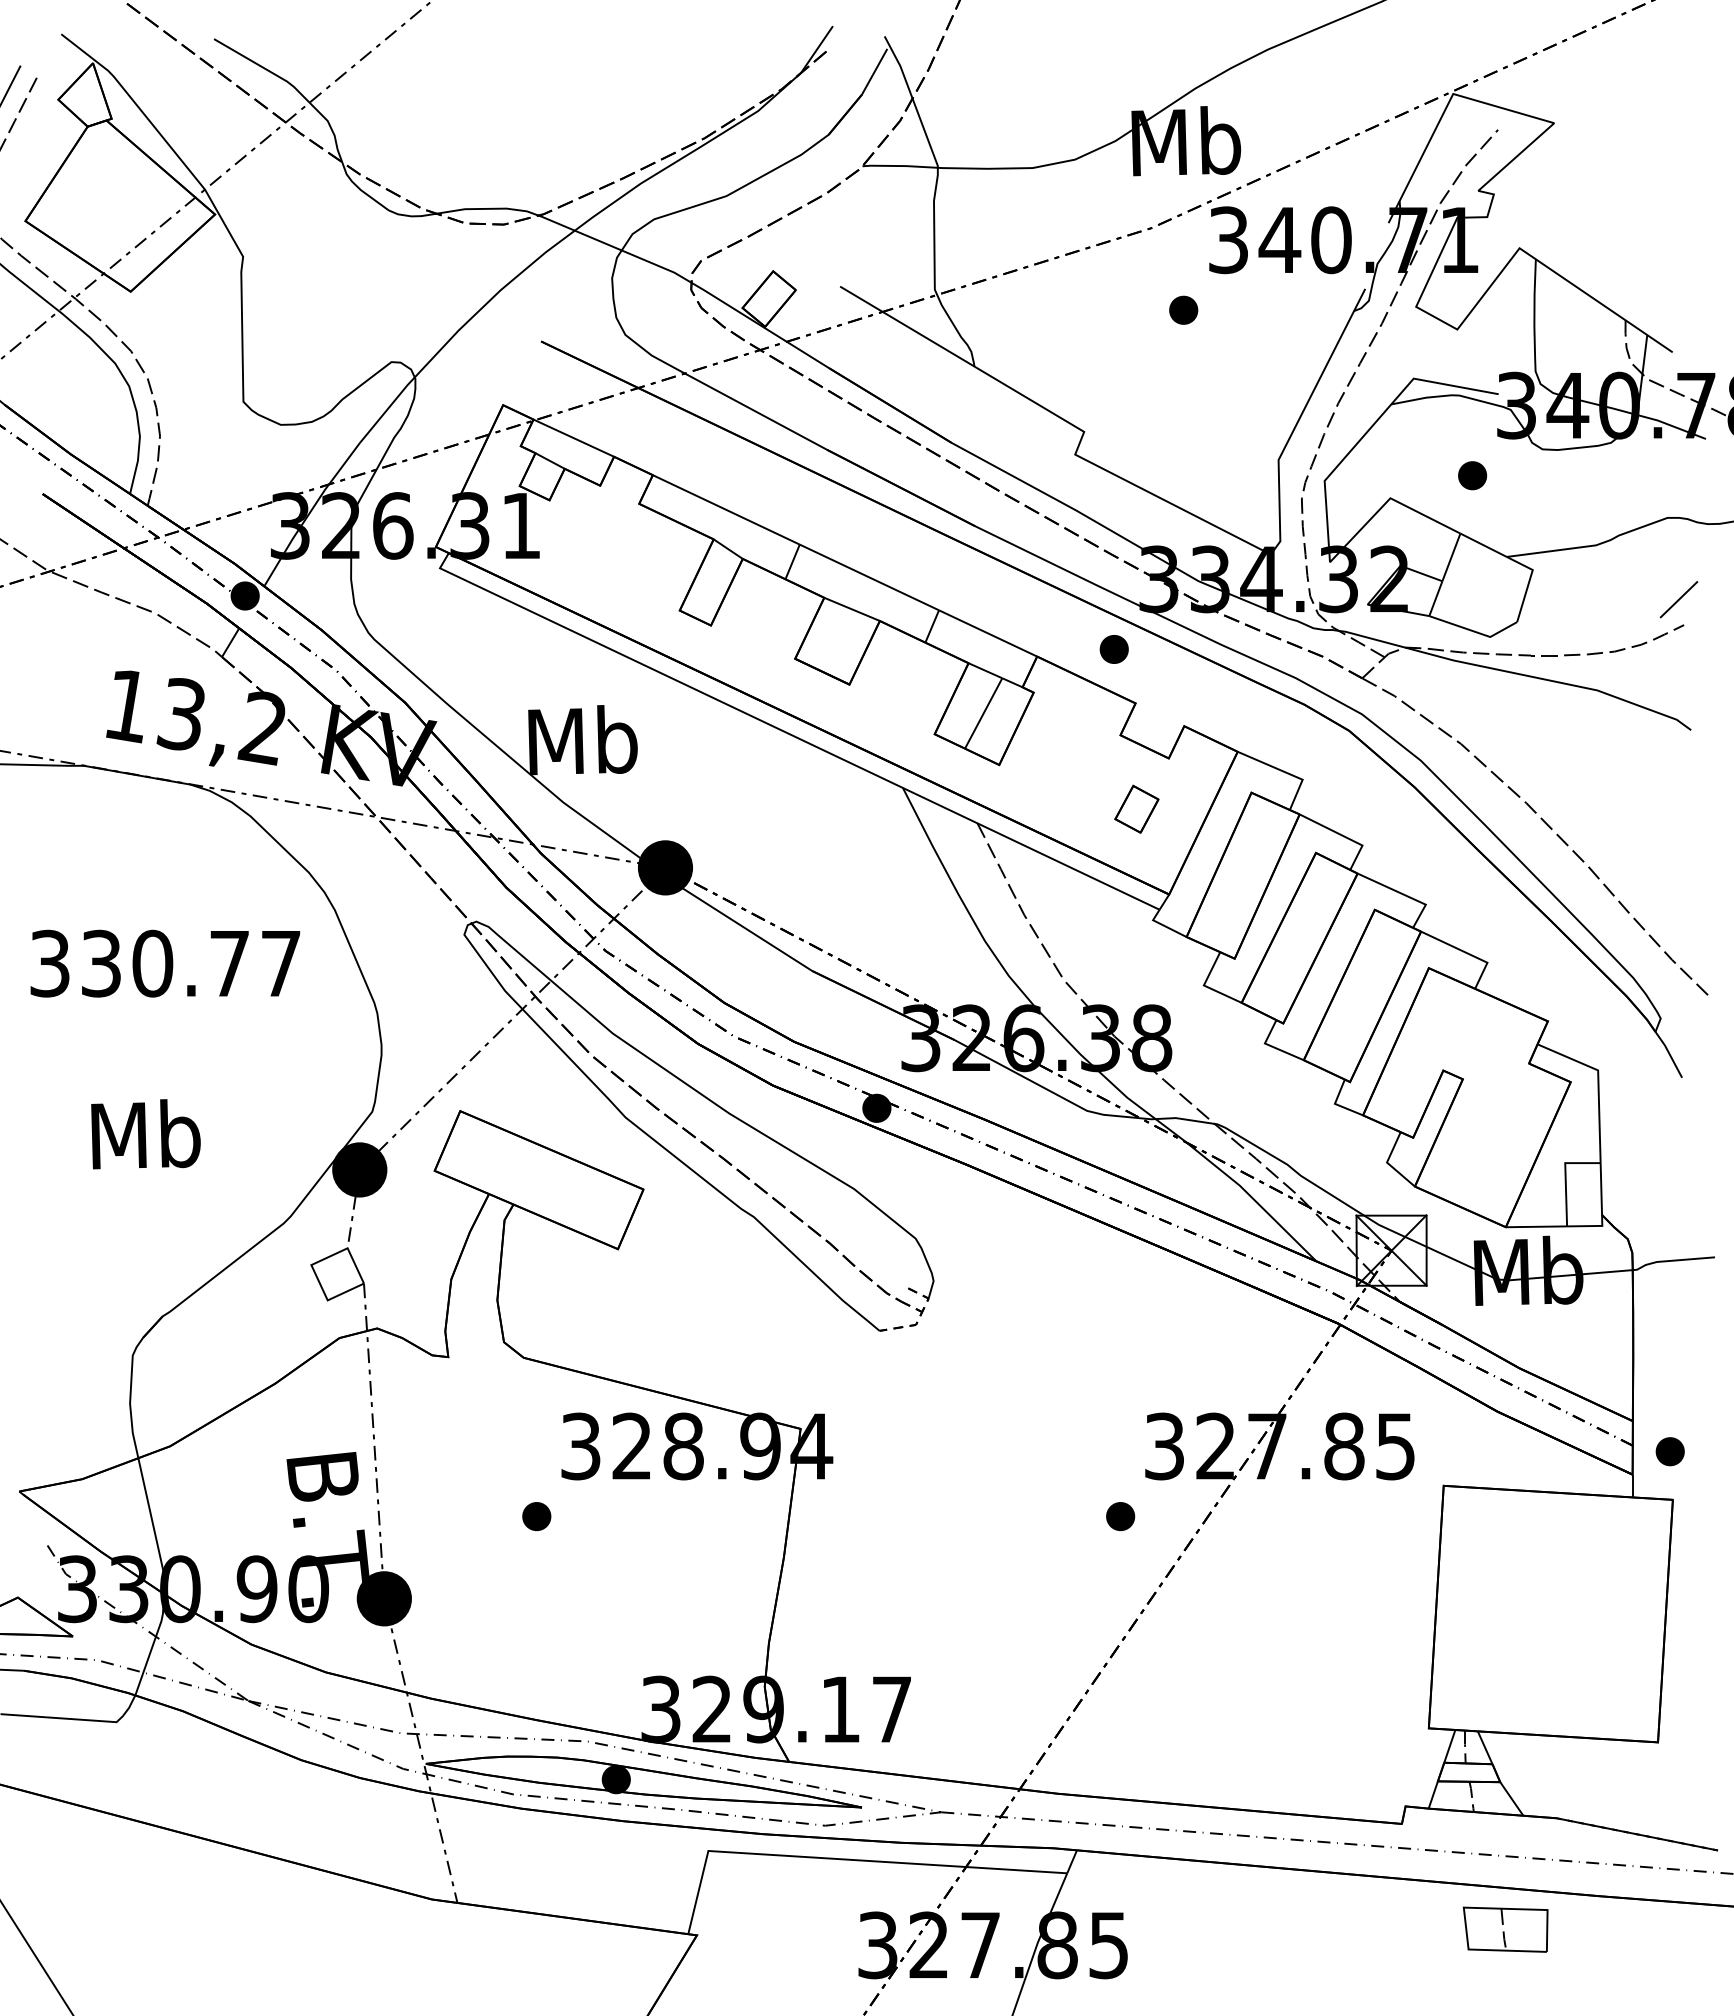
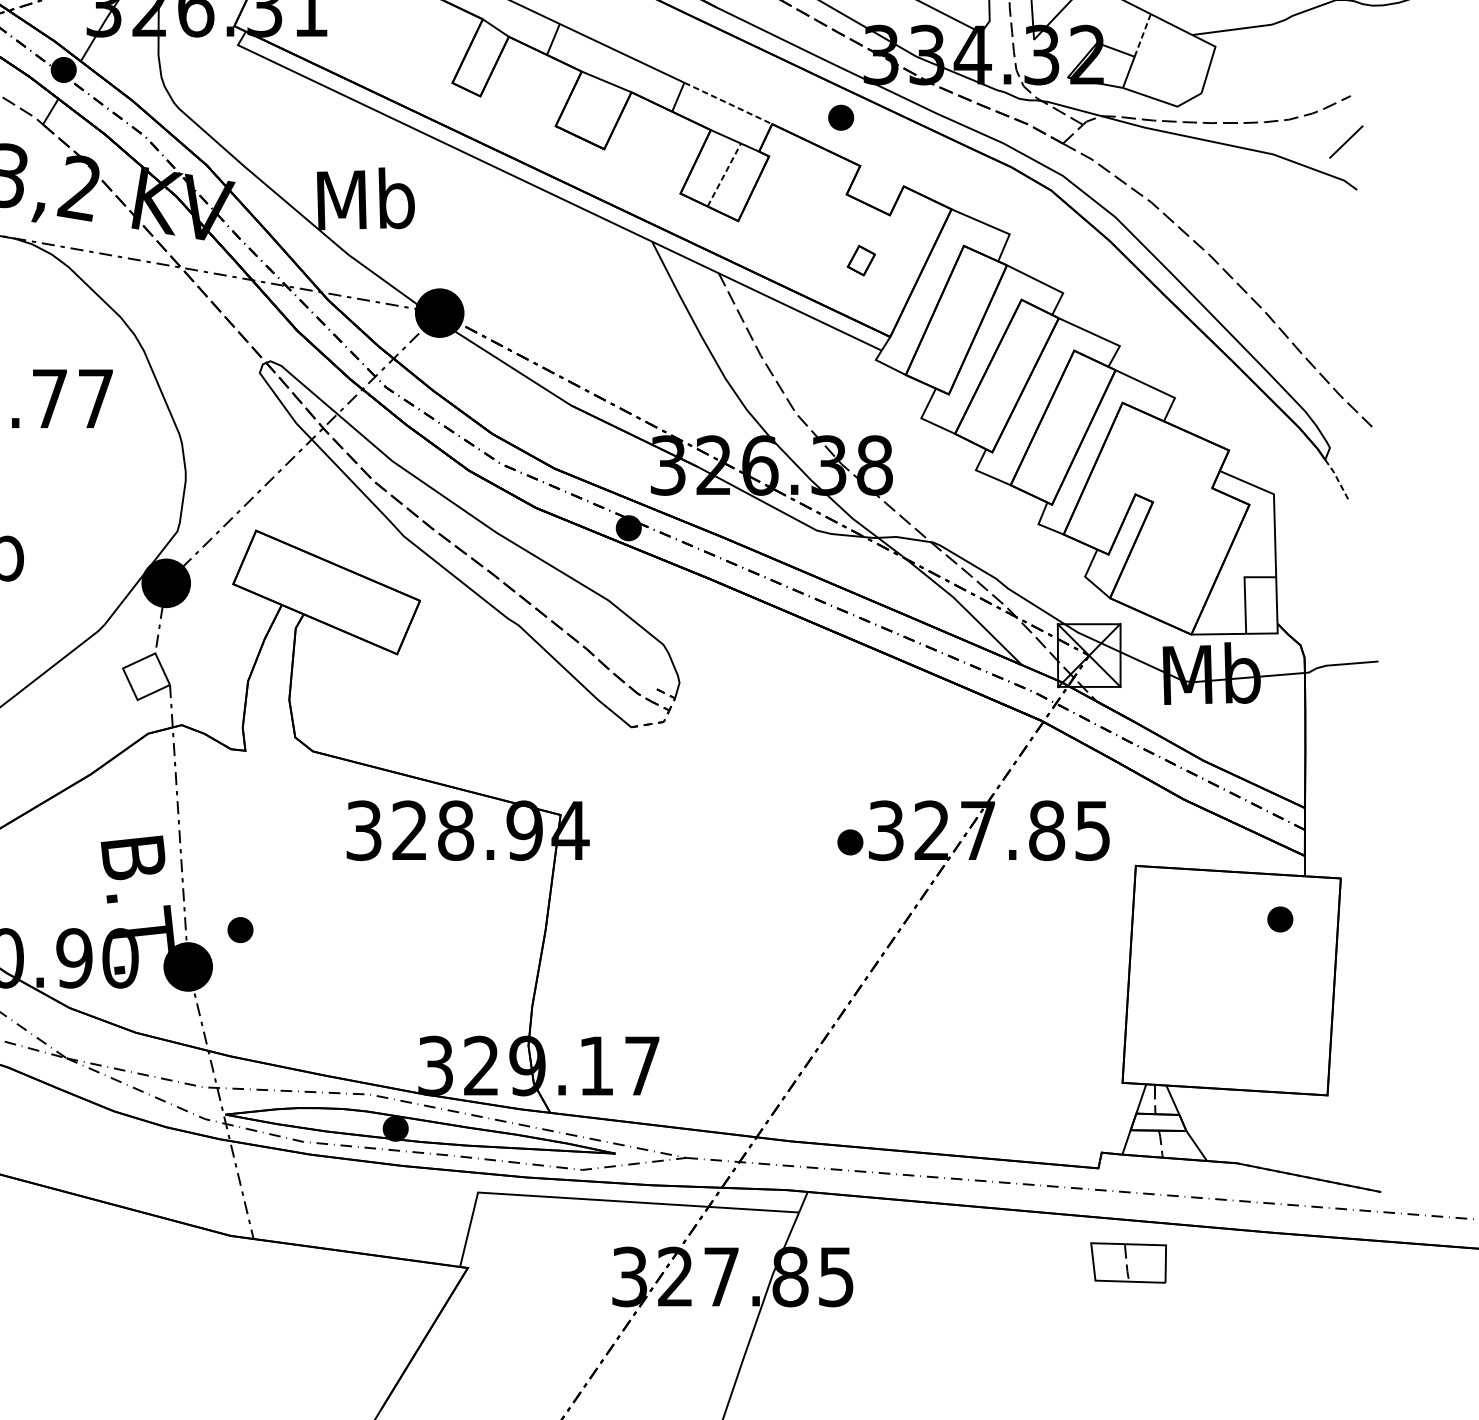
line: (1451, 557) -> (1142, 35), solid -> dashed
line: (1678, 599) -> (1345, 141), moved
line: (988, 633) -> (728, 103), solid -> dashed
line: (983, 713) -> (724, 175), solid -> dashed
part: (1136, 808) -> (861, 260), size x0.7
line: (1669, 1054) -> (1337, 480), solid -> dashed
part: (1669, 1451) -> (1279, 919), moved
part: (536, 1516) -> (240, 930), moved
part: (1120, 1516) -> (850, 842), moved
part: (1505, 1929) -> (1128, 1262), moved

